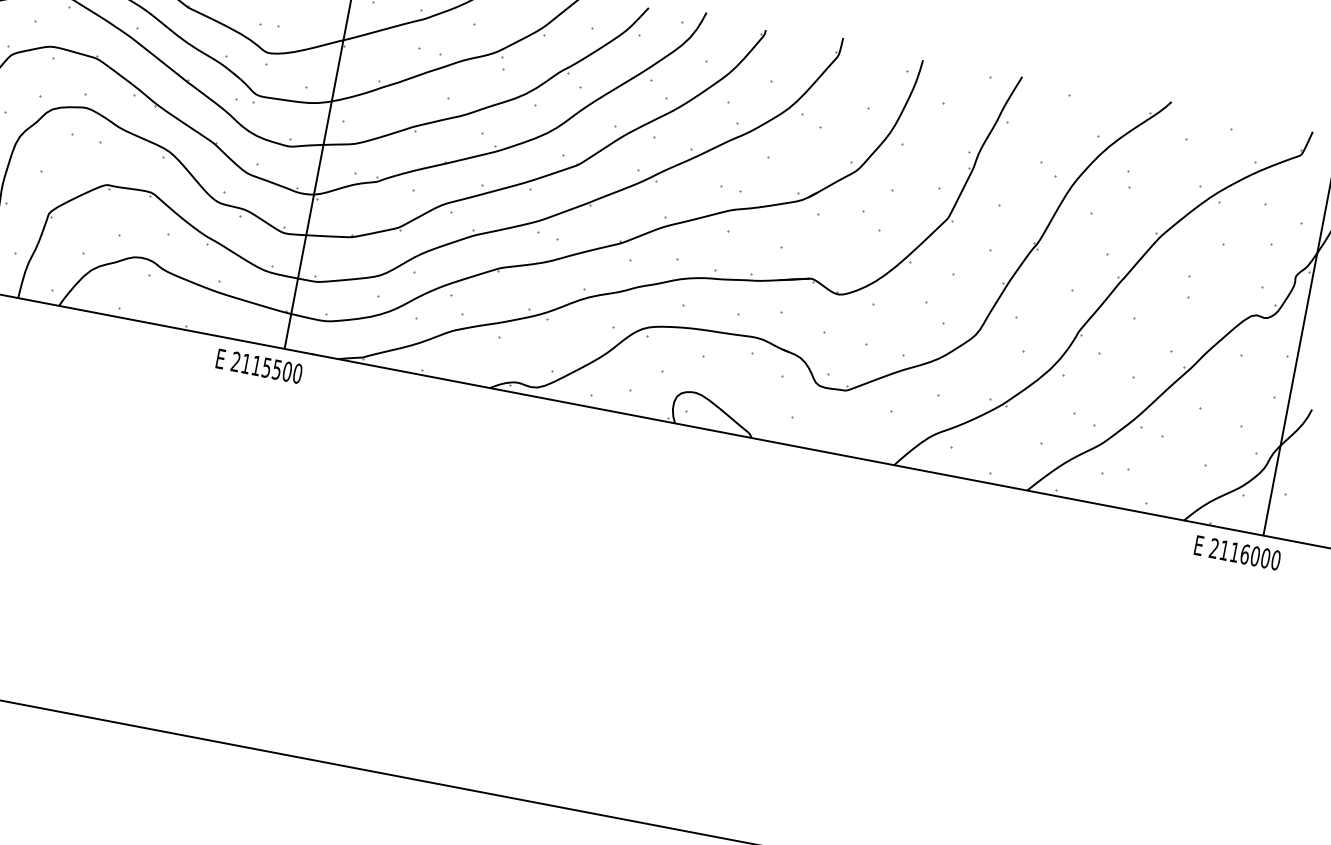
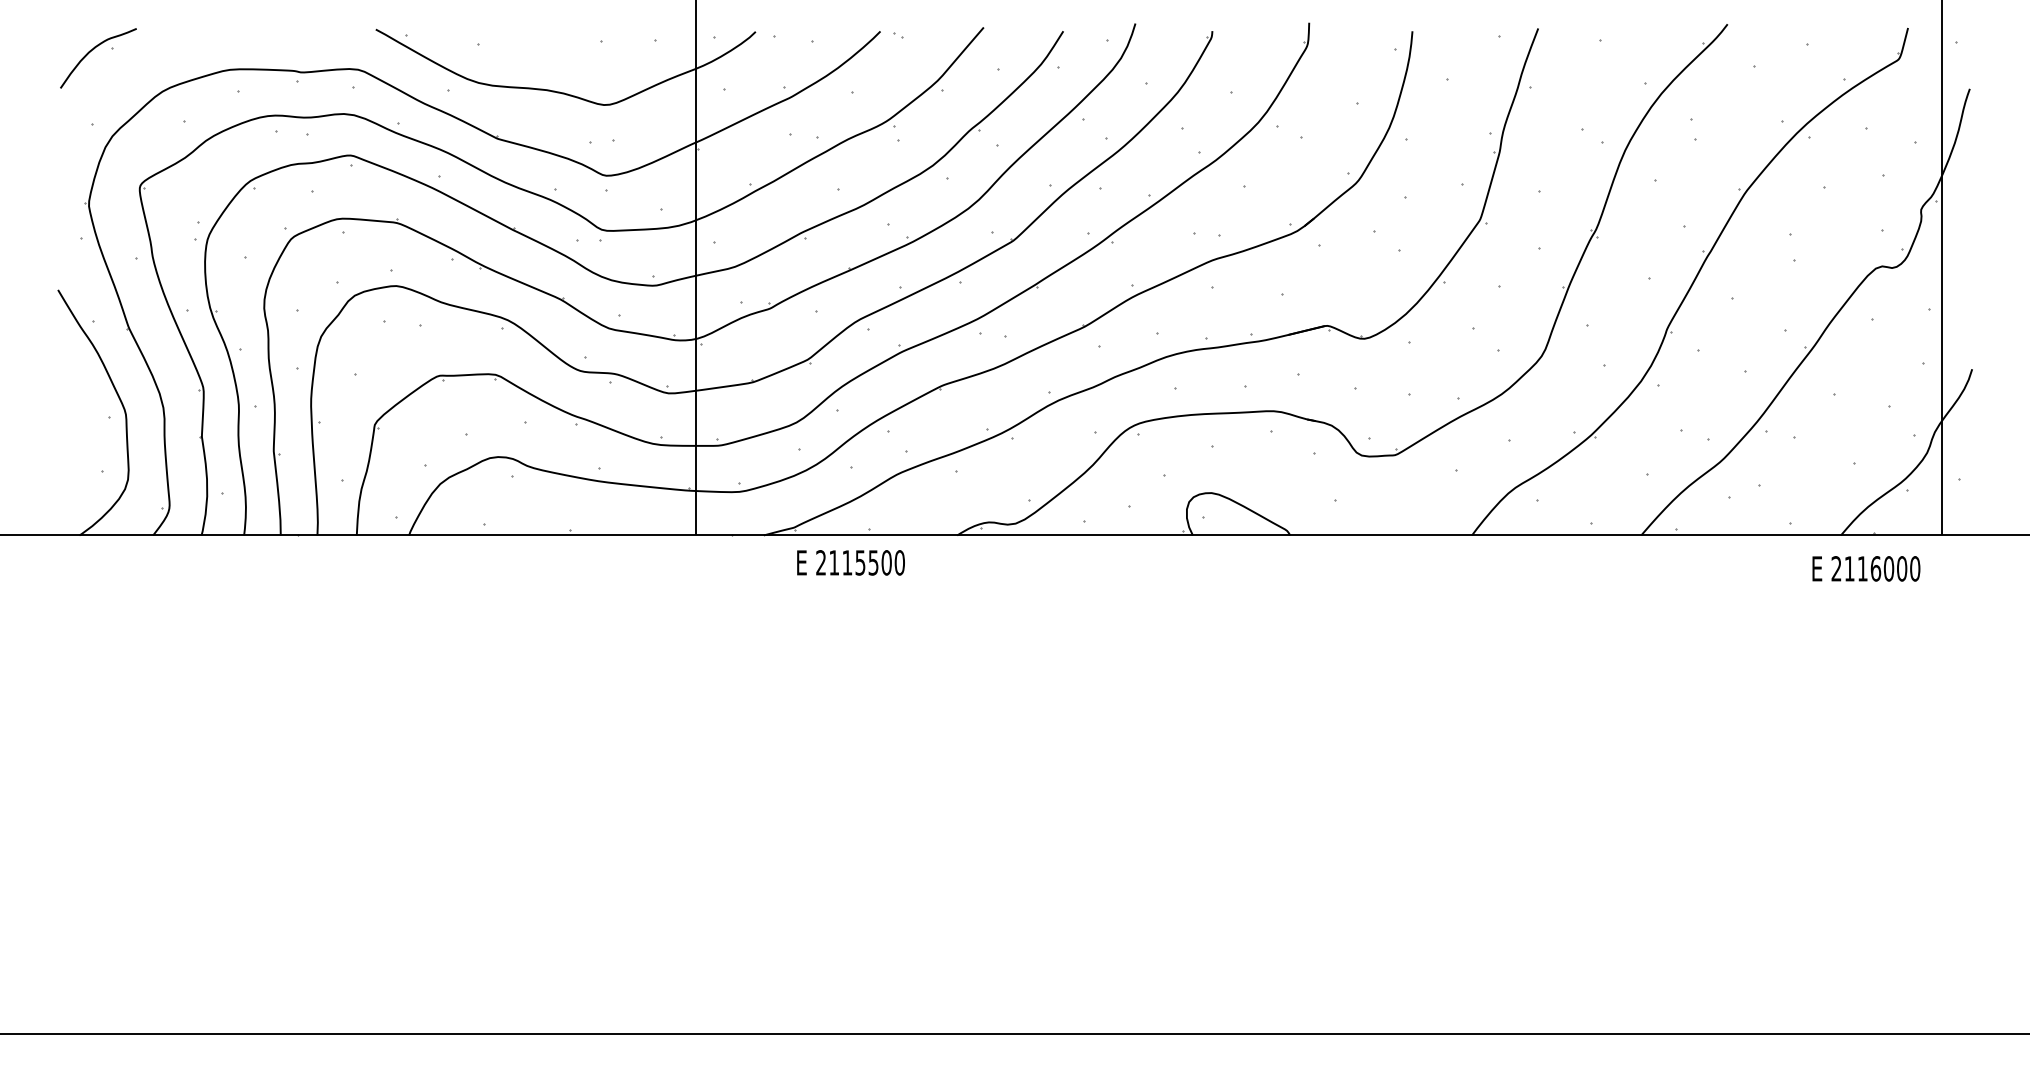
text: (259, 366) -> (850, 562), moved
text: (1237, 552) -> (1866, 568), moved

